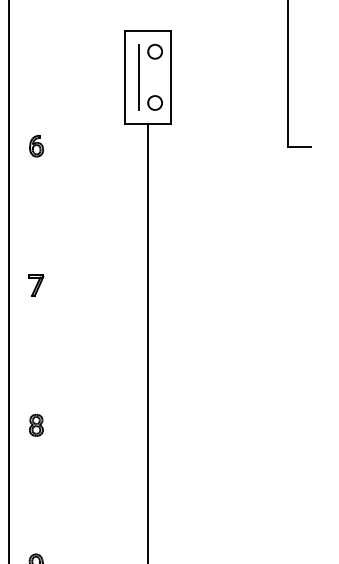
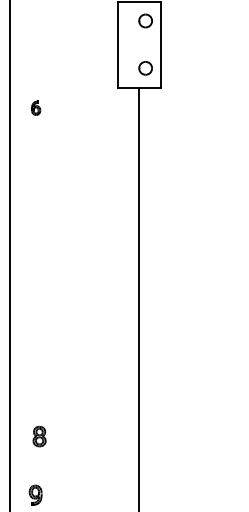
line: (138, 77) -> (130, 44), removed
part: (36, 145) -> (35, 107), size x0.7
part: (36, 285) -> (35, 237), removed
part: (36, 424) -> (39, 435), moved

